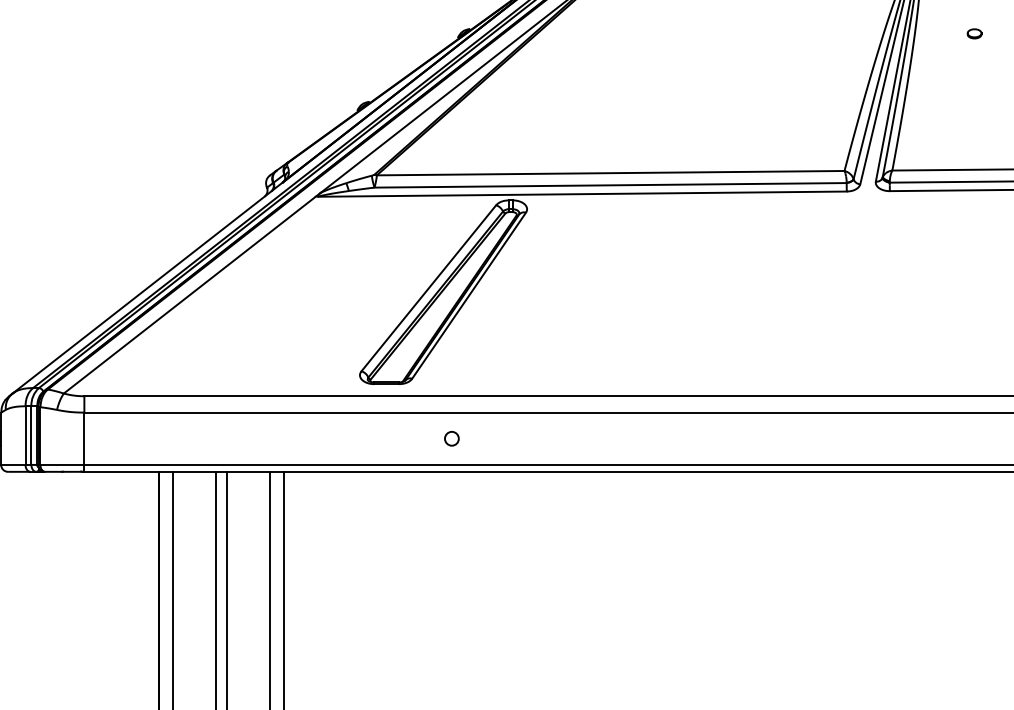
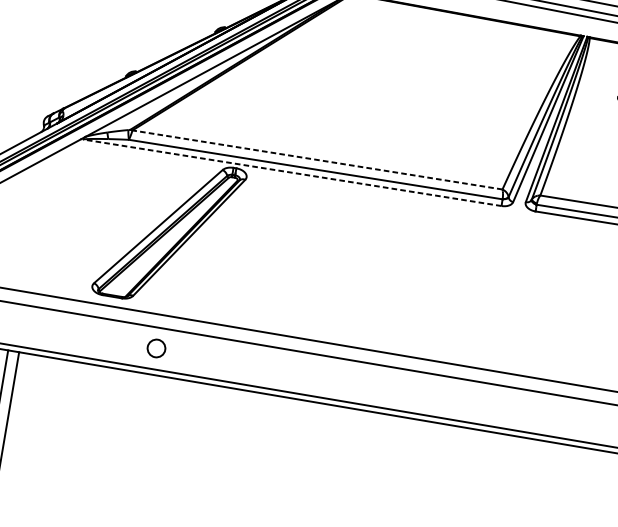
line: (610, 173) -> (317, 160), solid -> dashed
line: (582, 194) -> (292, 173), solid -> dashed
circle: (451, 438) -> (156, 348), size x1.6

